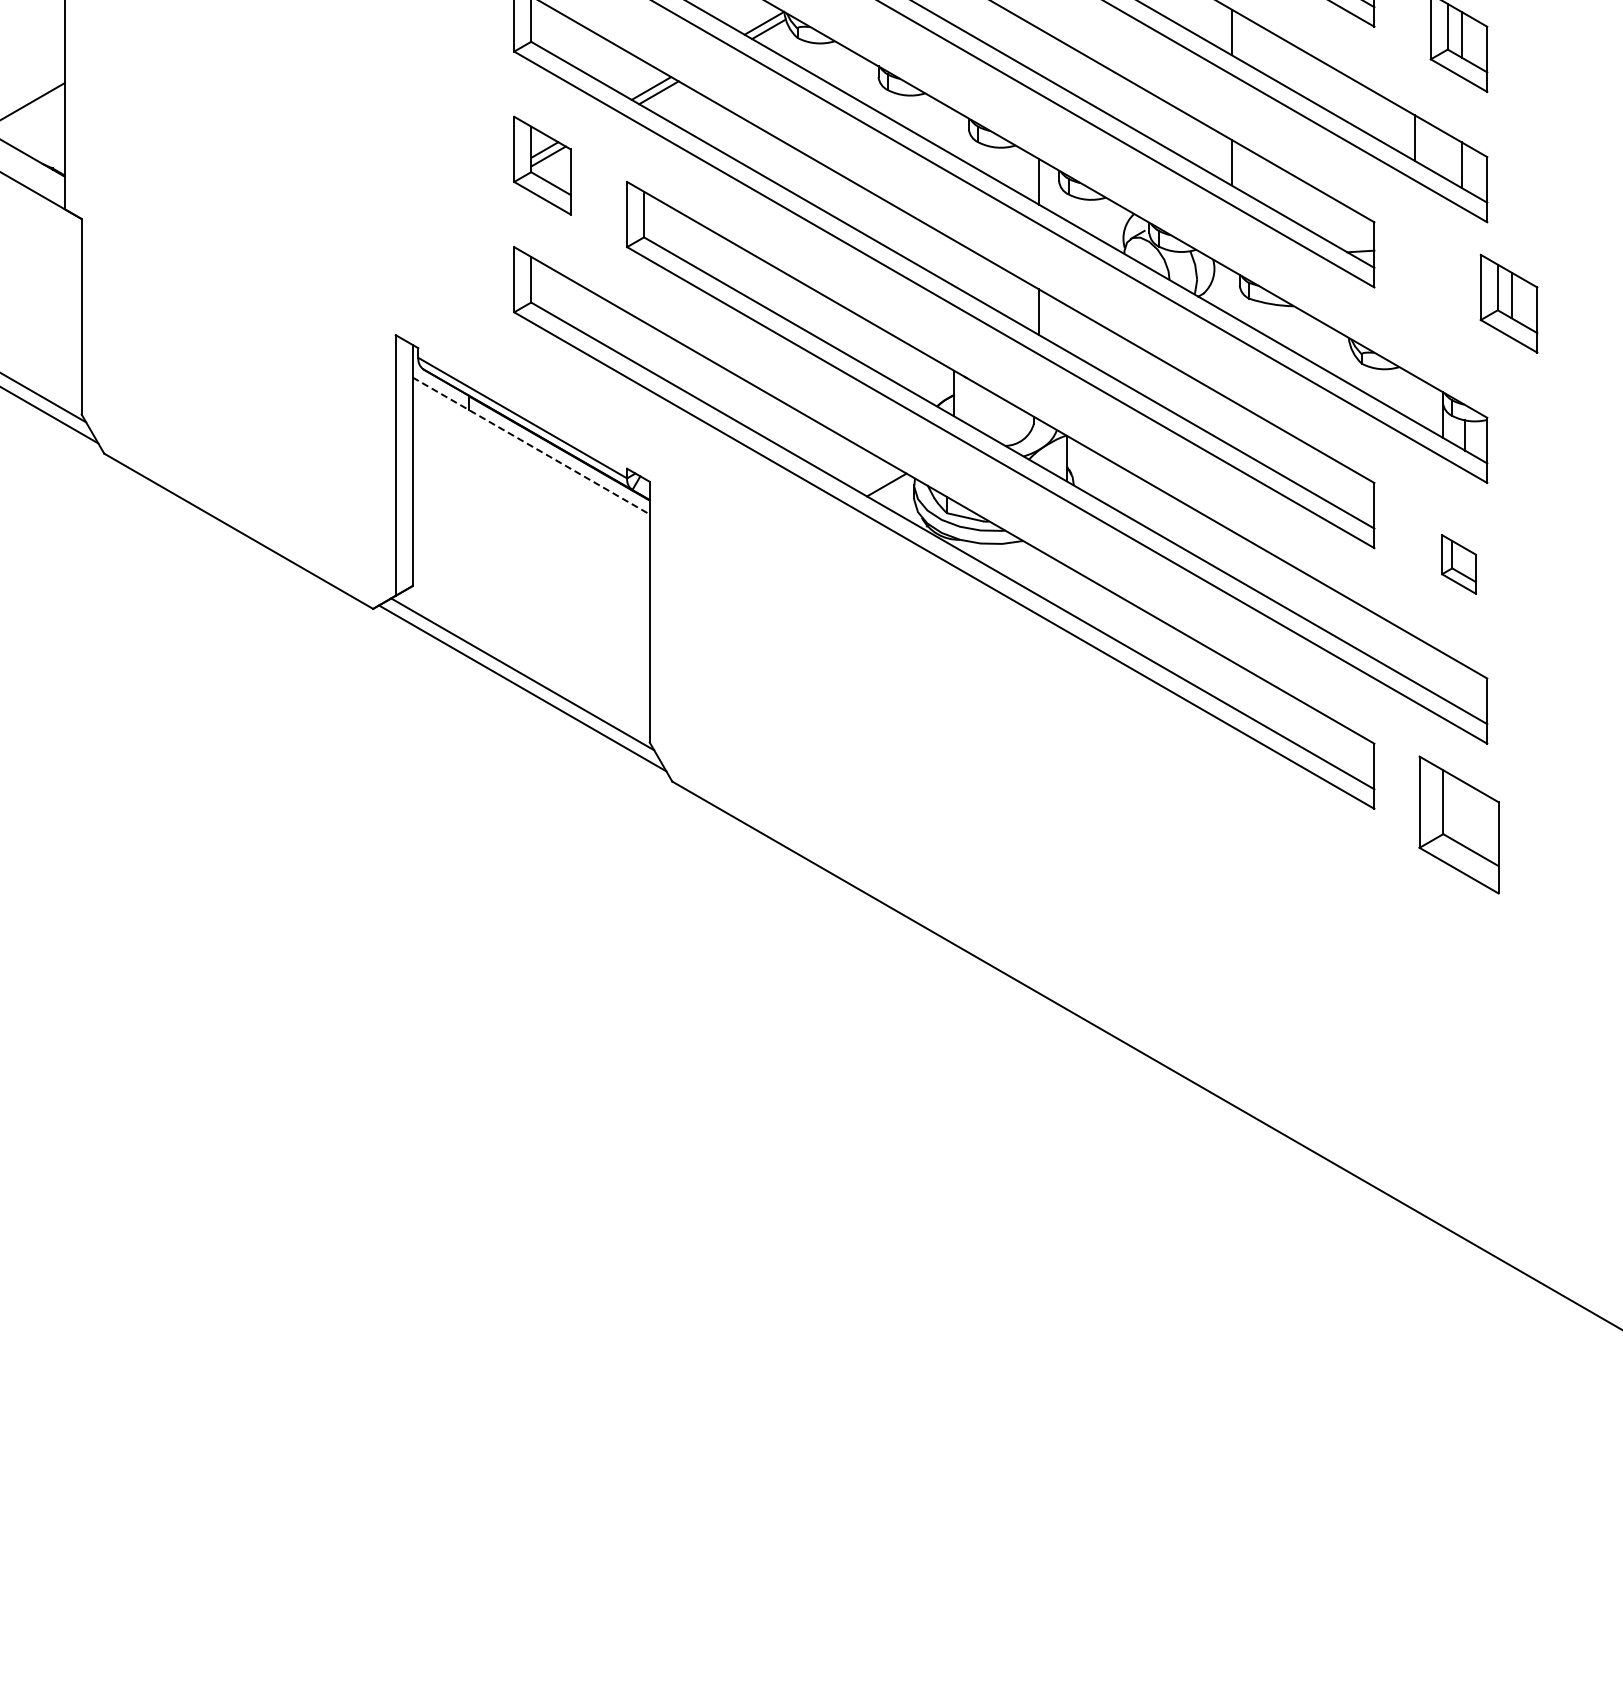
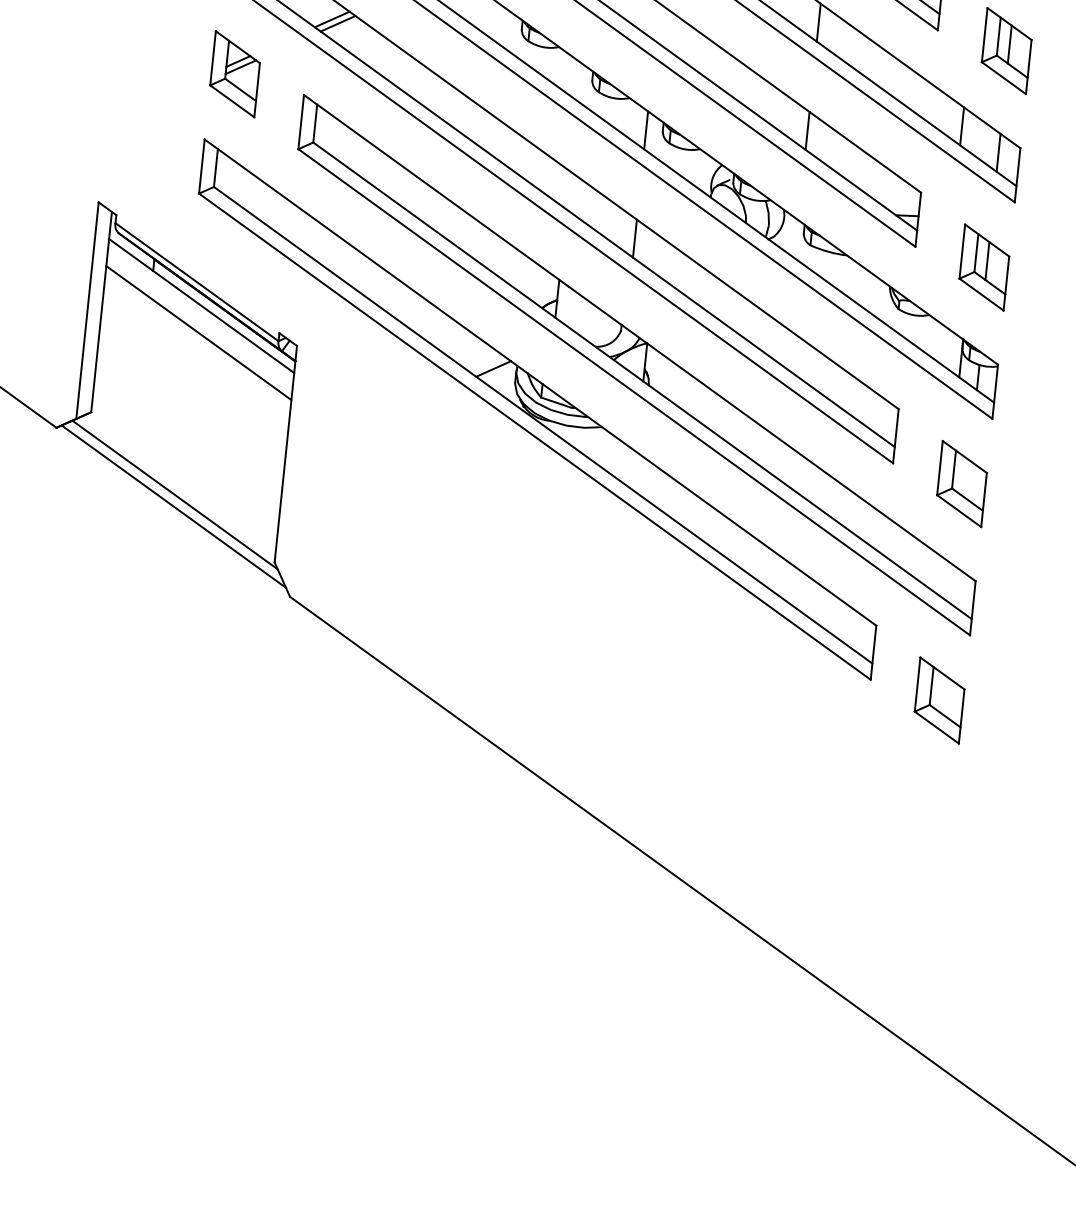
part: (1508, 303) -> (983, 267), moved
line: (531, 445) -> (201, 305), dashed -> solid
line: (530, 478) -> (198, 333), added
part: (1458, 564) -> (961, 484), size x1.67
part: (1458, 825) -> (939, 700), size x0.71

